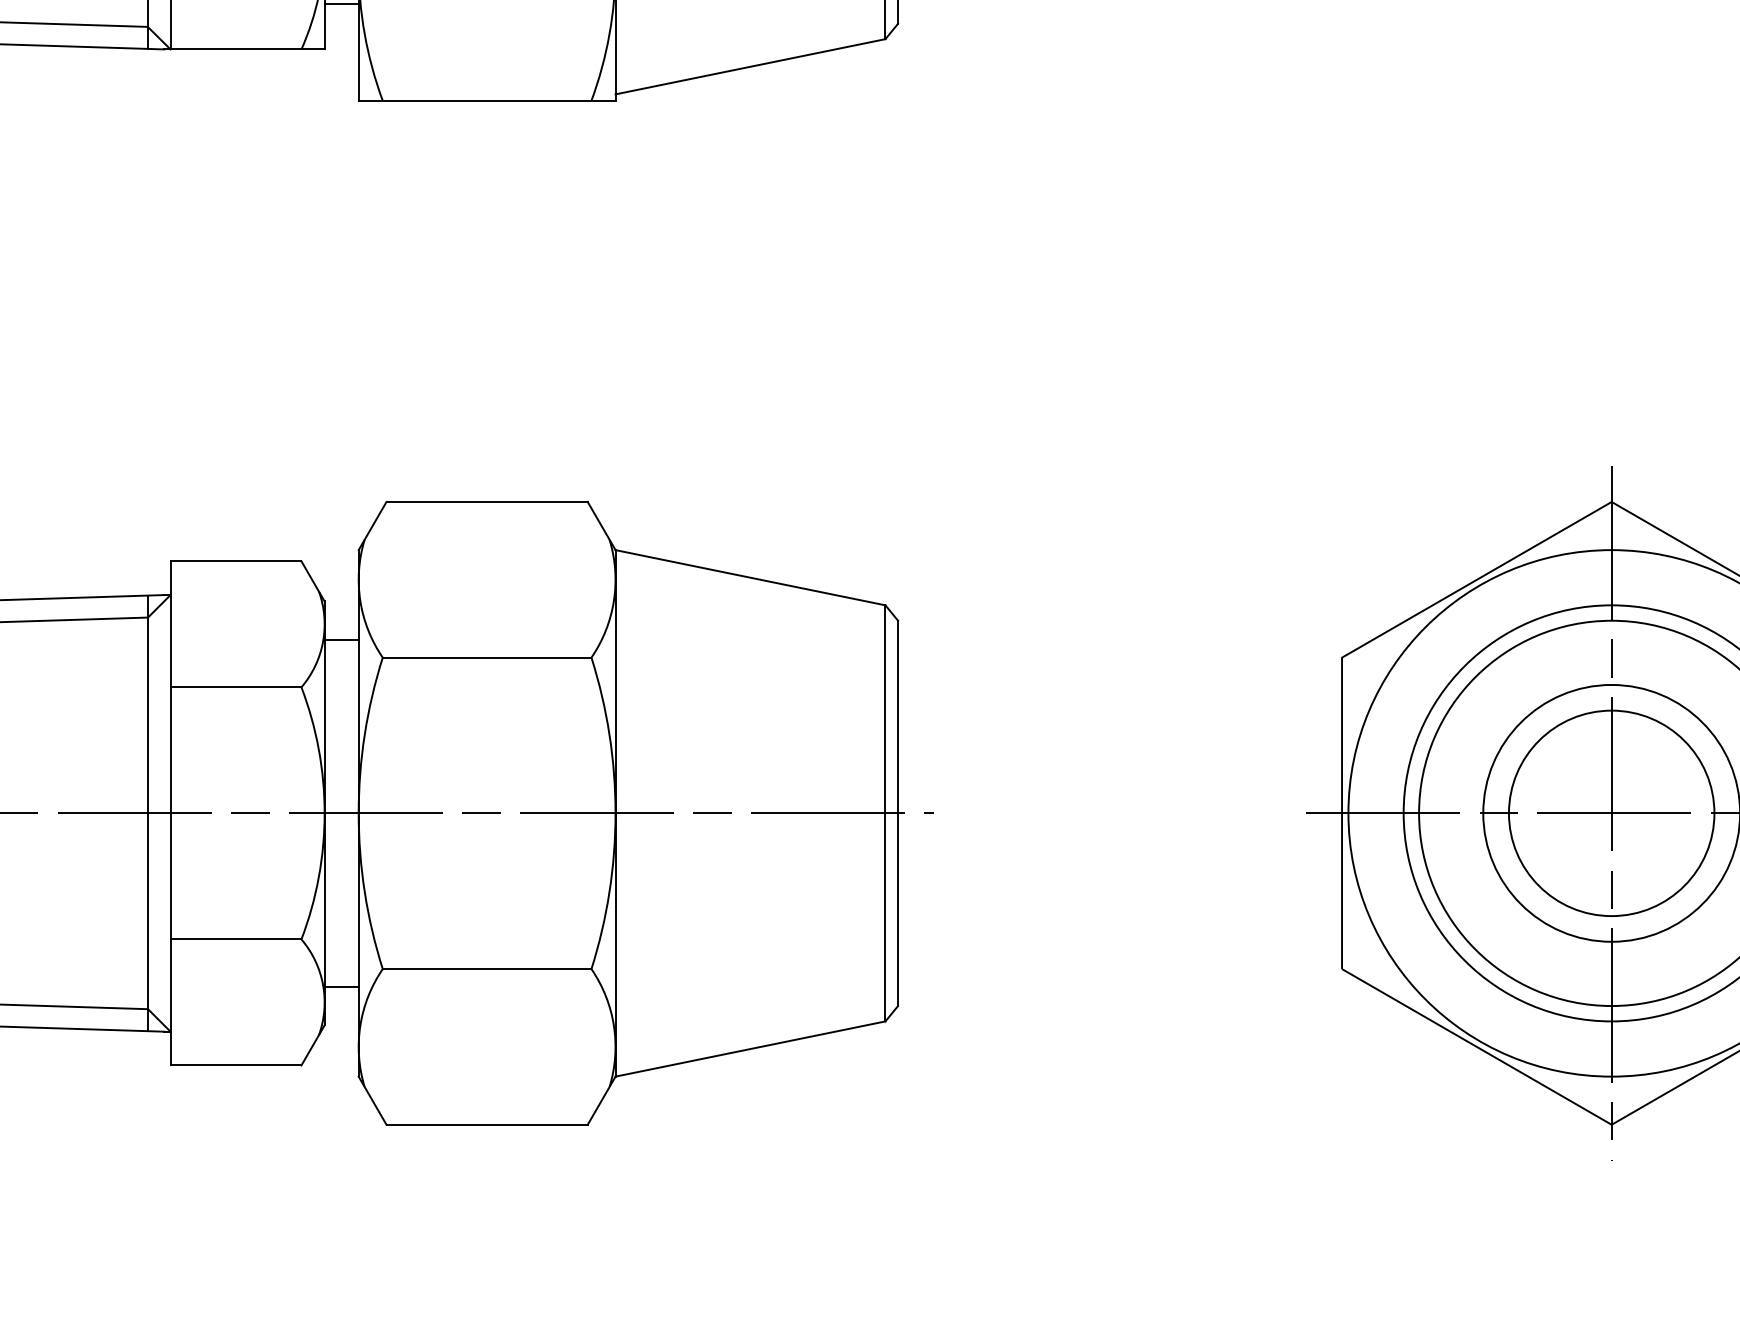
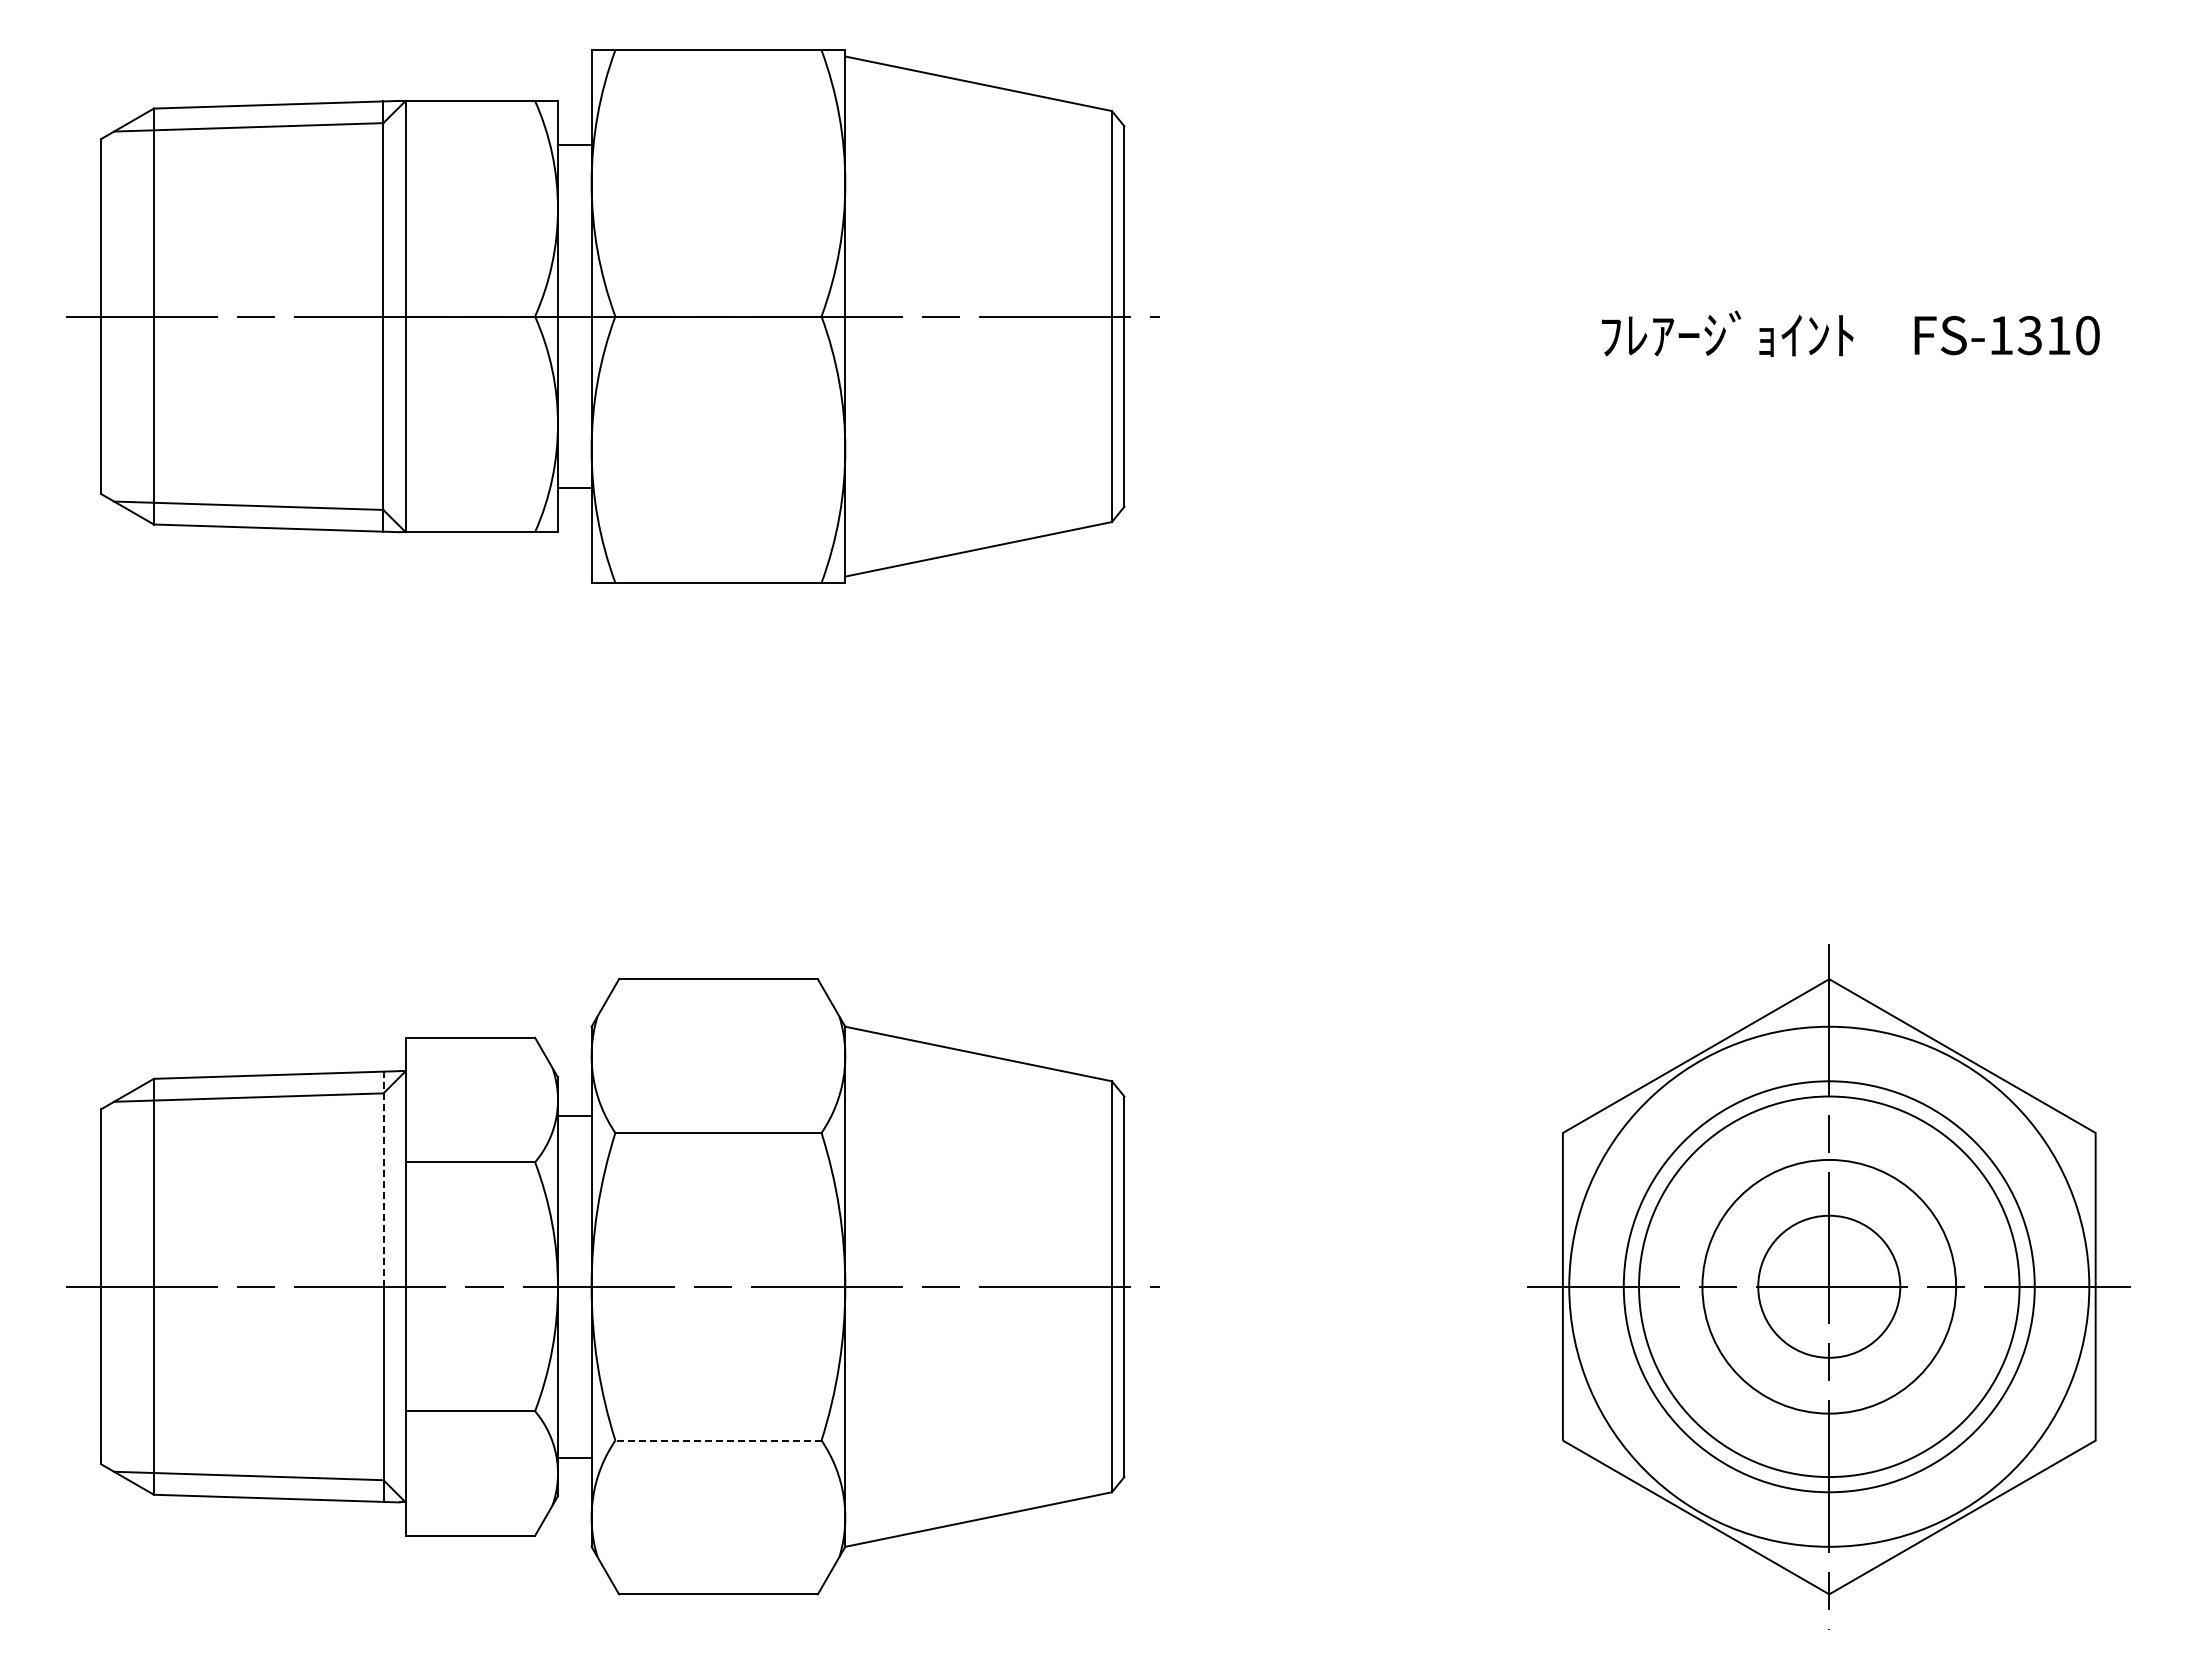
line: (147, 704) -> (383, 1179), solid -> dashed
circle: (1610, 813) -> (1828, 1286), size x0.7
line: (486, 968) -> (717, 1440), solid -> dashed

